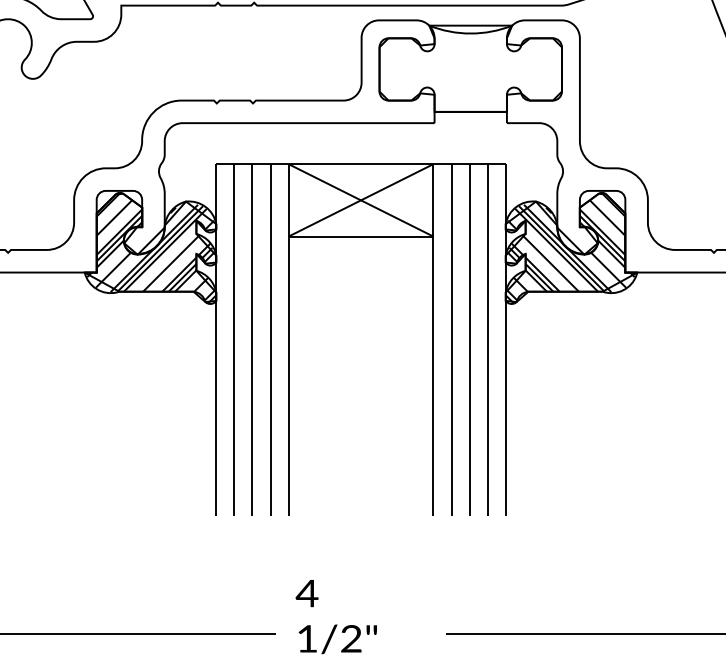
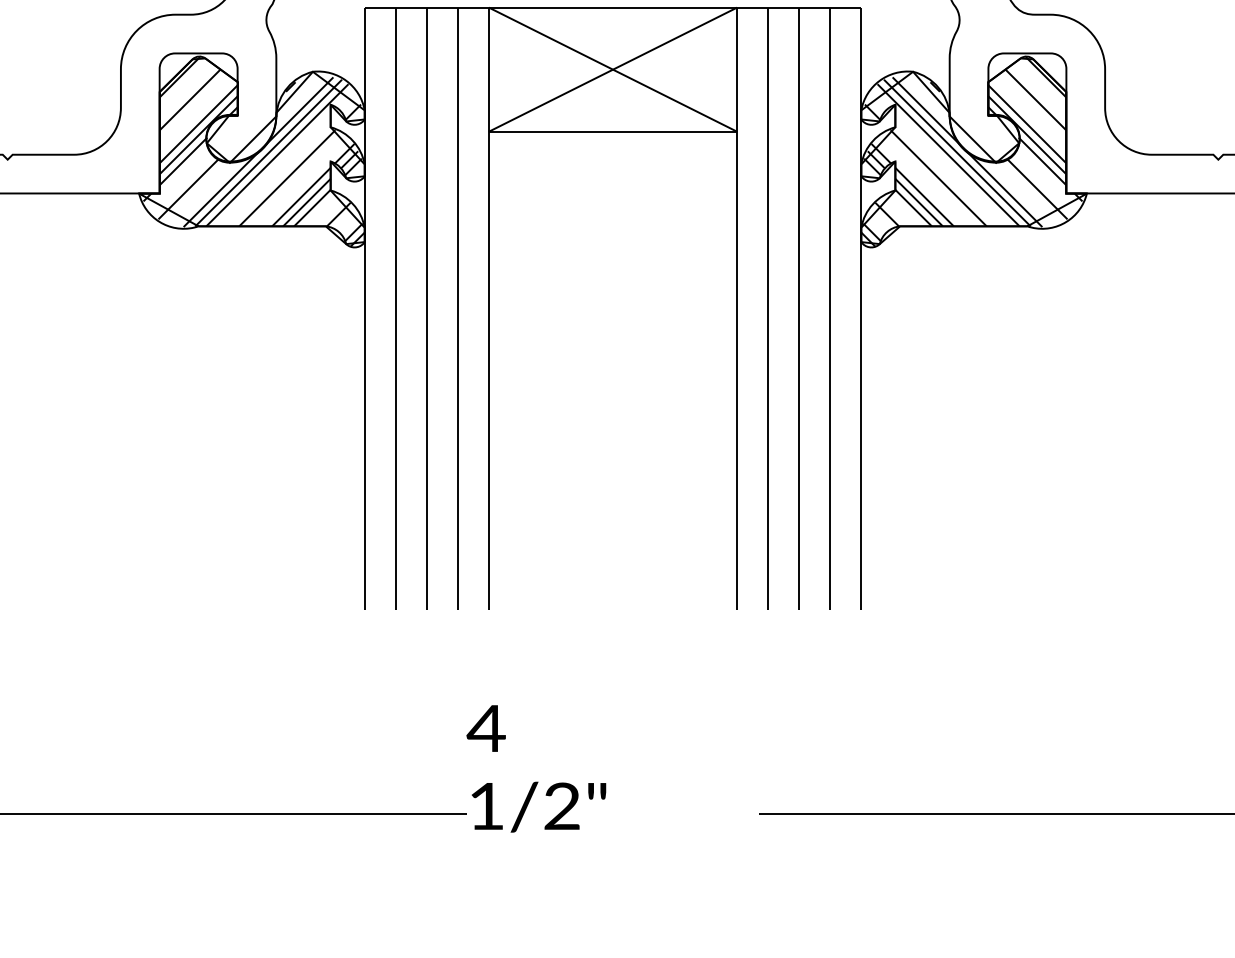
text: (335, 617) -> (534, 769), moved

